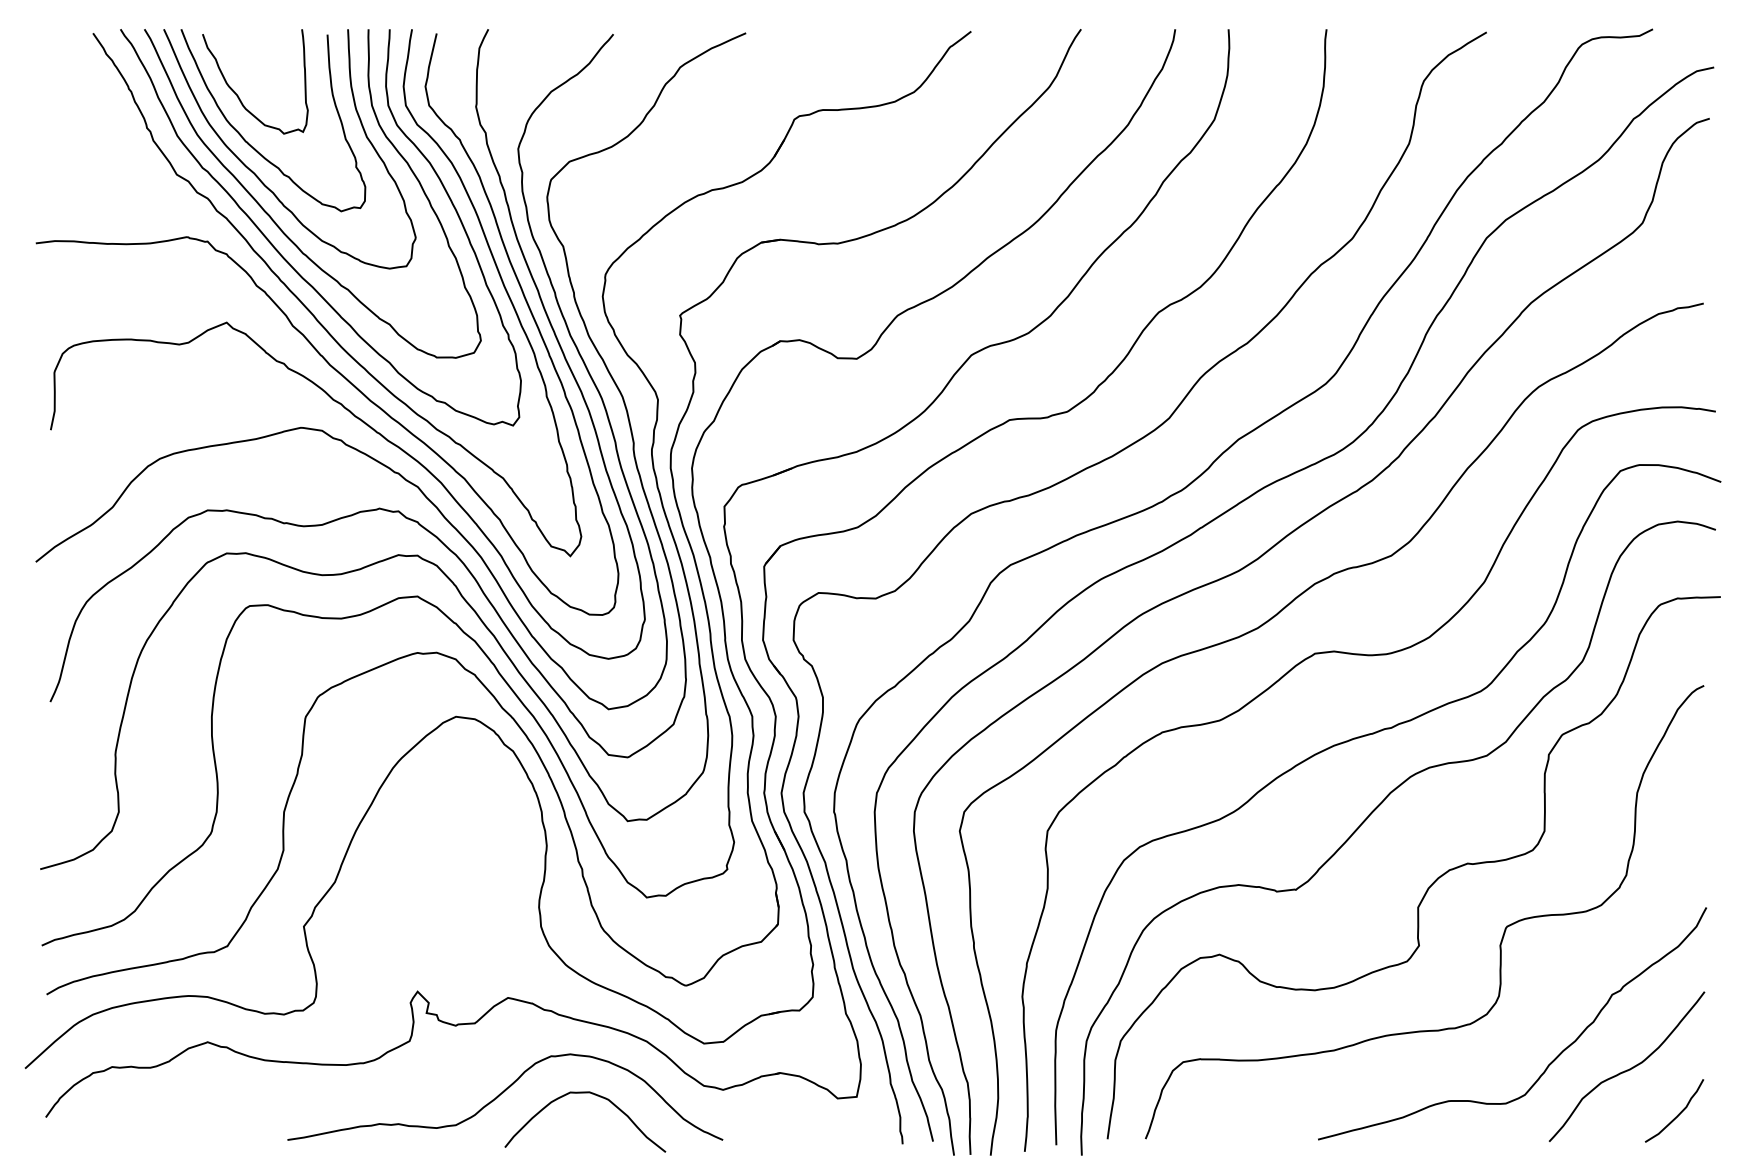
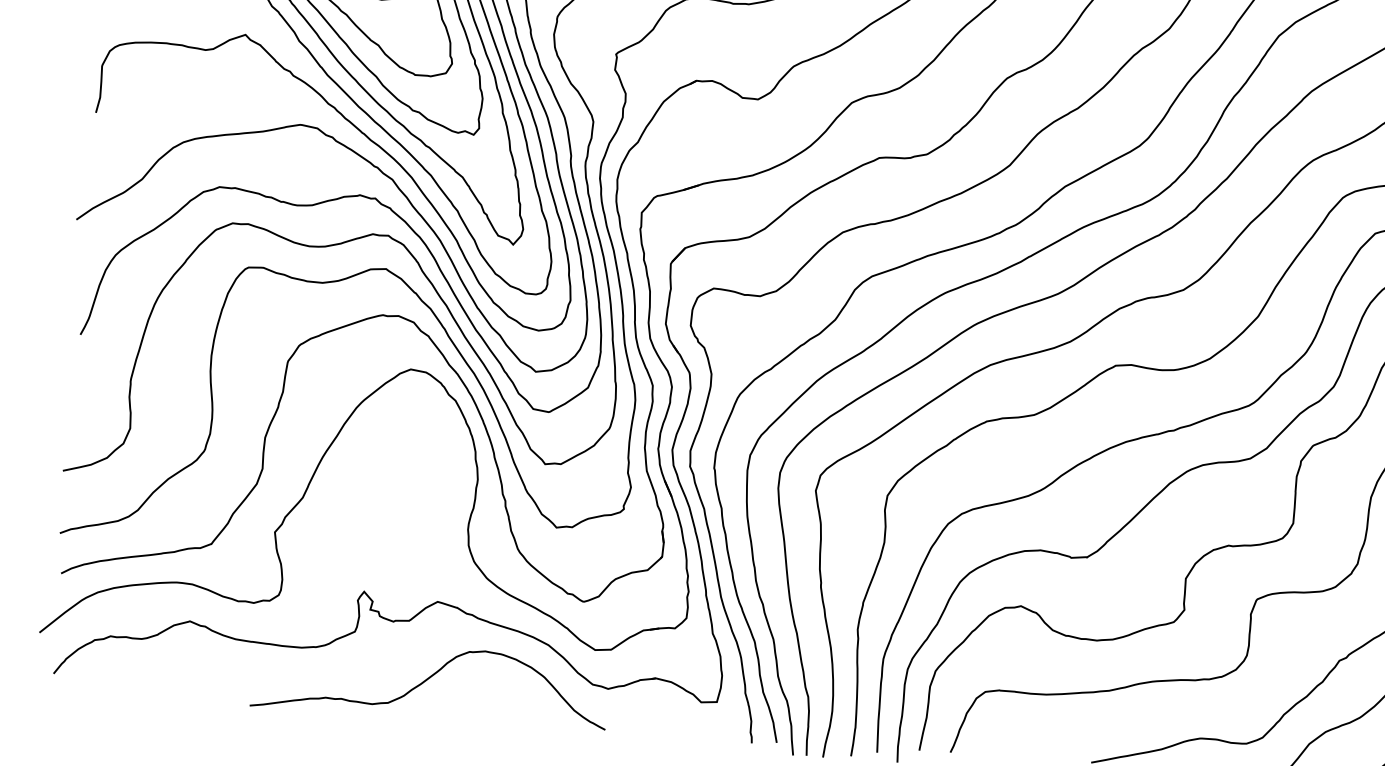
curve: (594, 1095) -> (502, 686), removed

